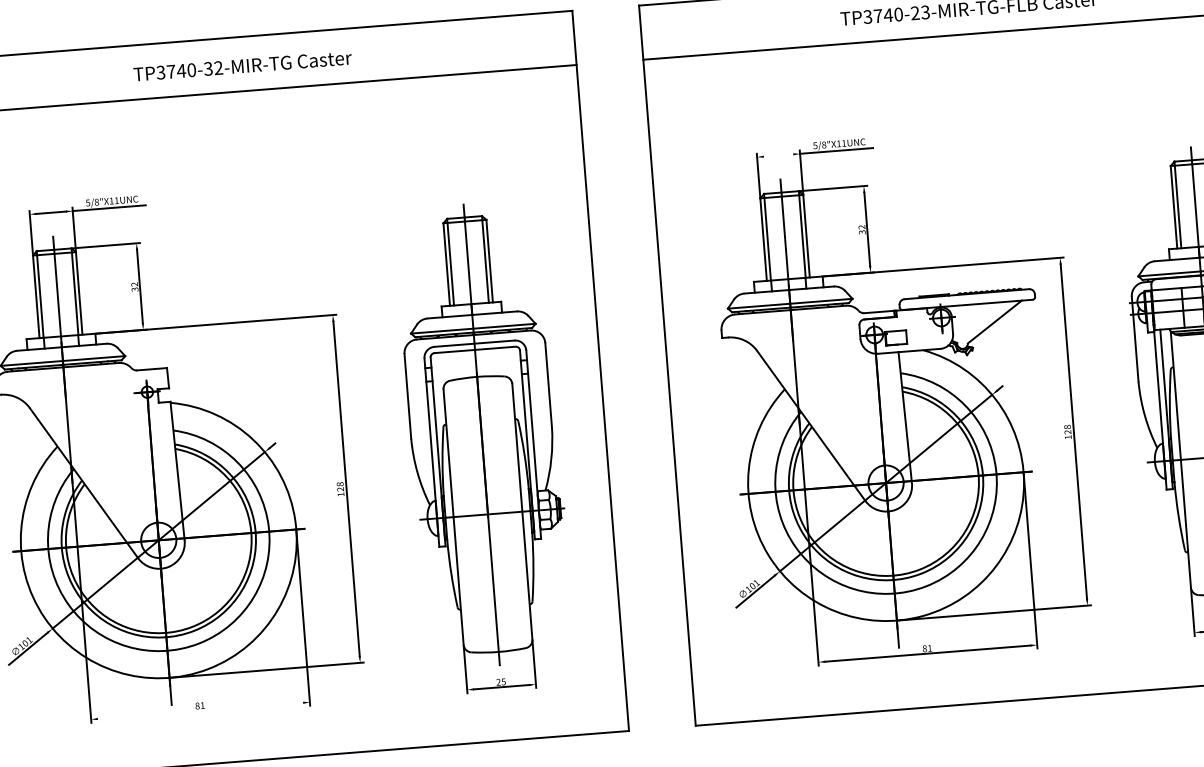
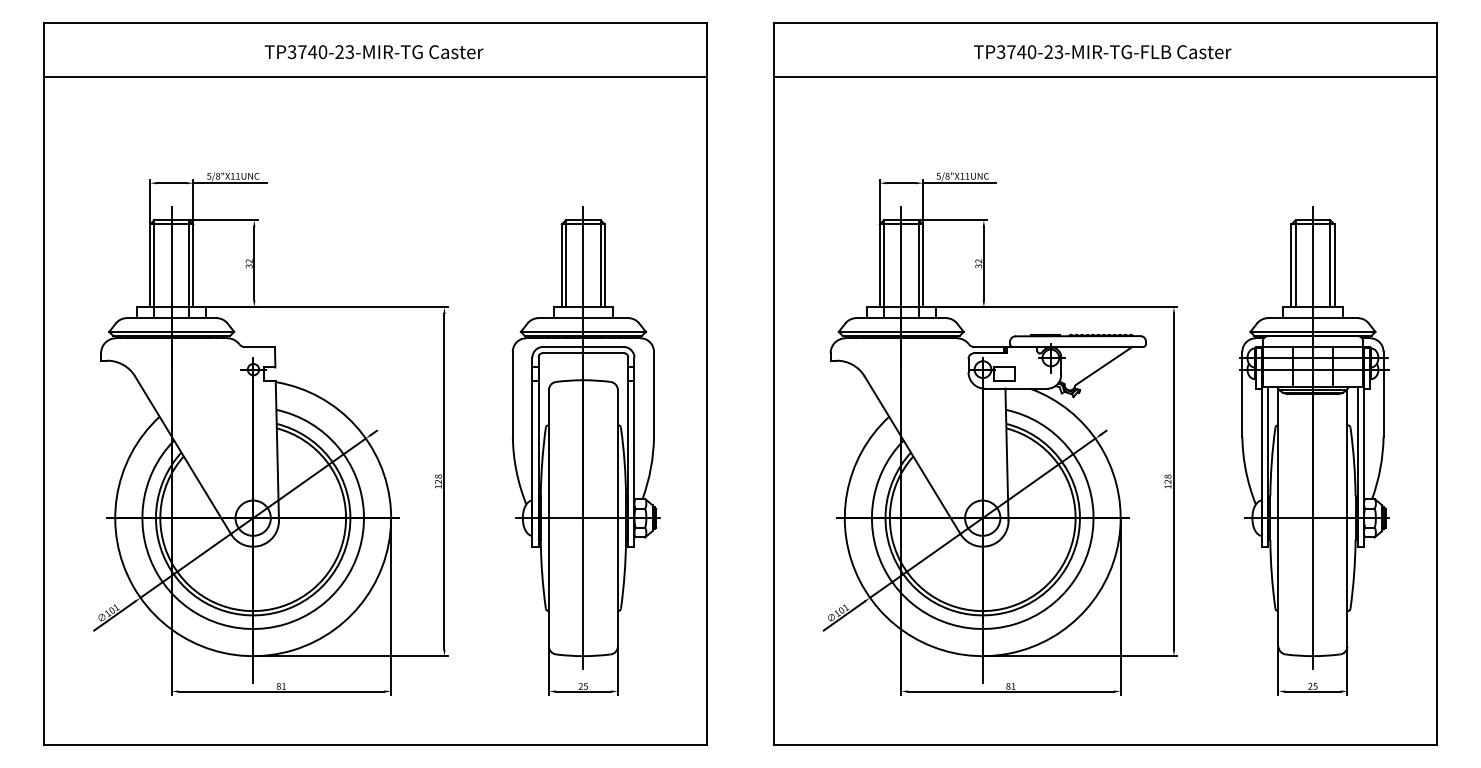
text: (213, 68) -> (344, 52), TP3740-32 -> TP3740-23
line: (778, 155) -> (901, 183), added
line: (200, 710) -> (281, 691), added

